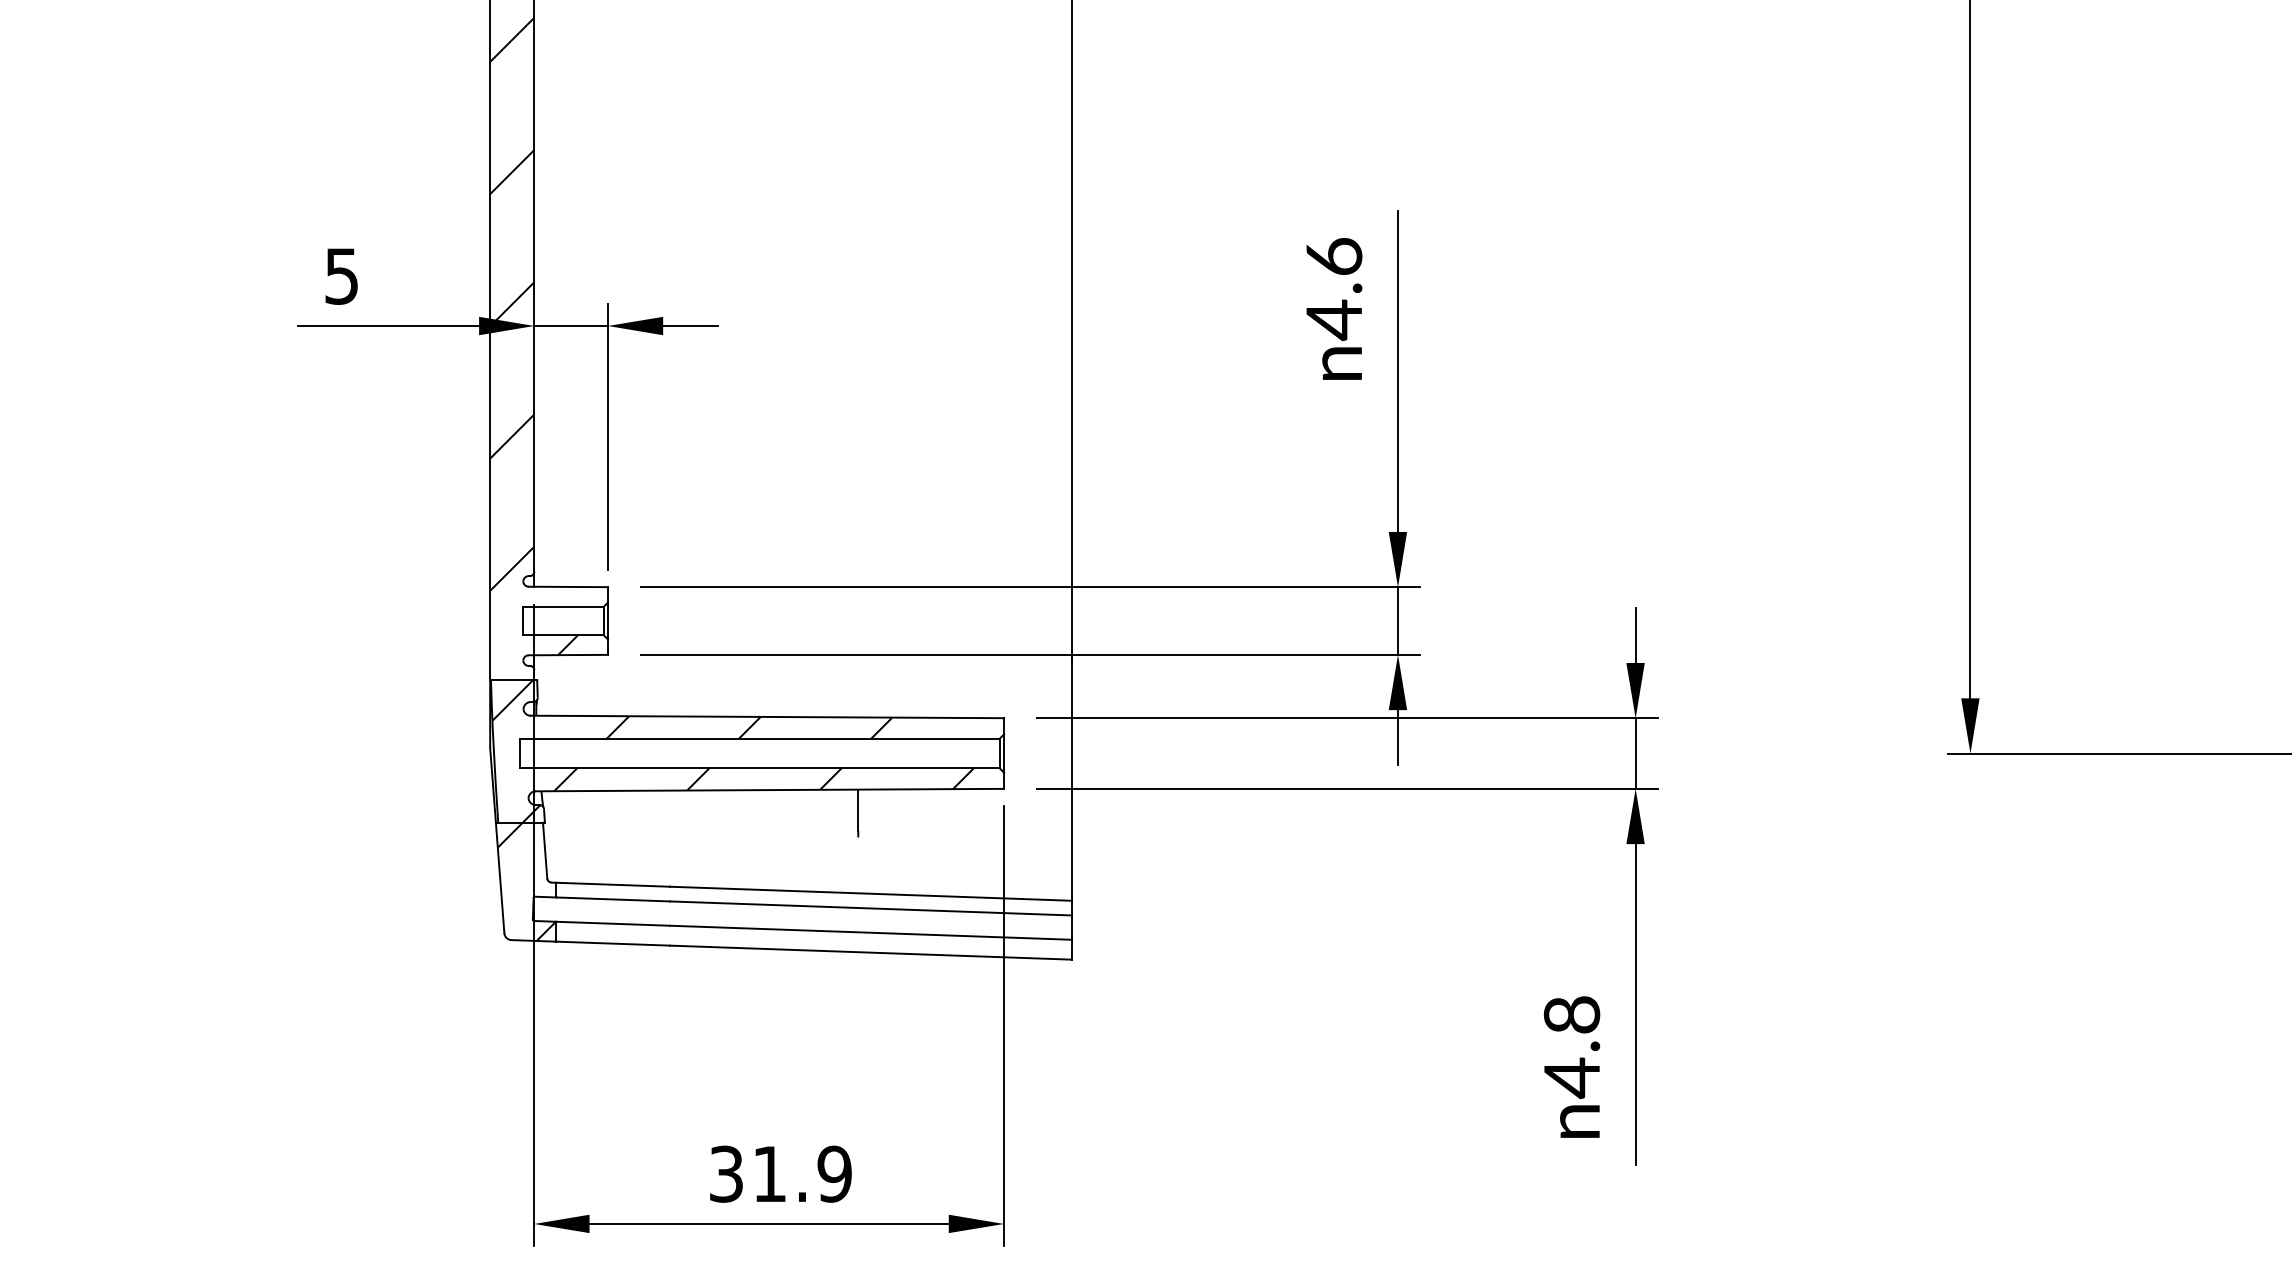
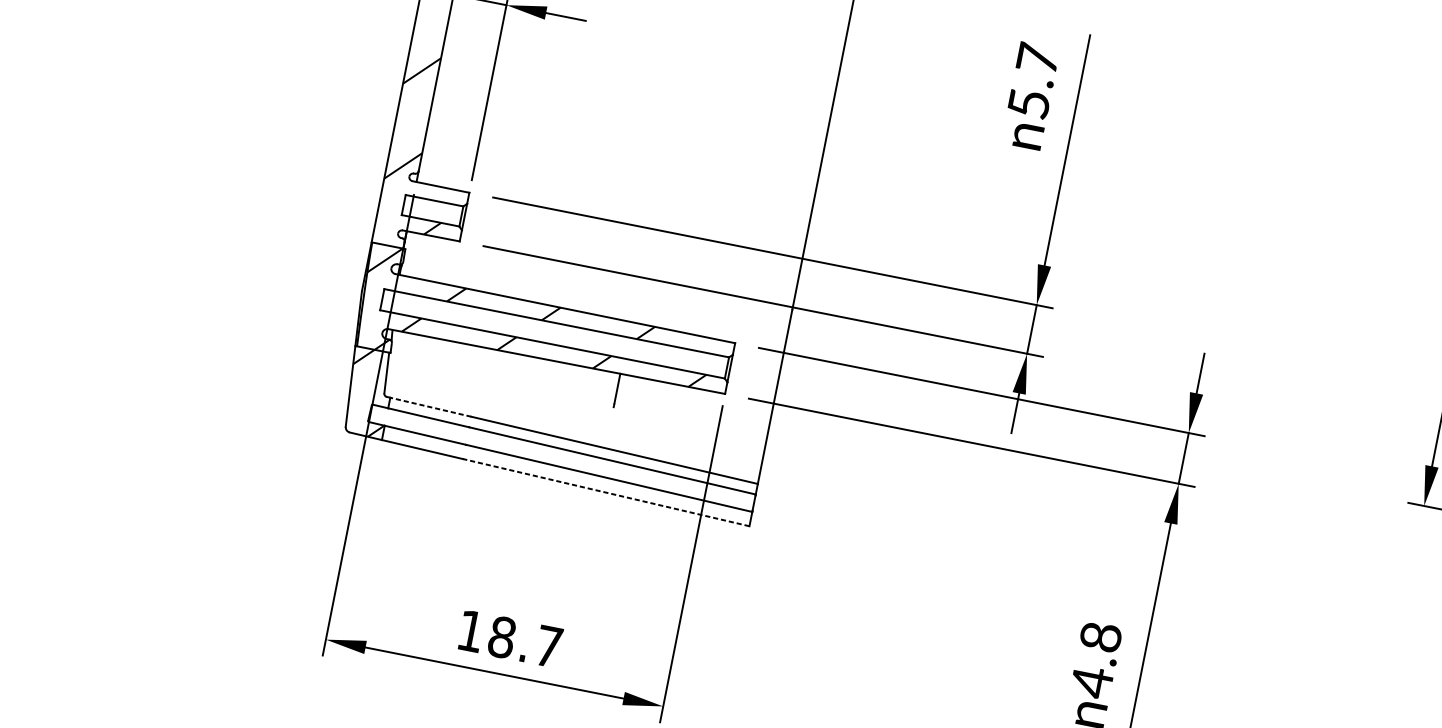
text: (1334, 289) -> (1033, 82), 4.6 -> 5.7
line: (613, 884) -> (431, 407), solid -> dashed
line: (870, 952) -> (605, 492), solid -> dashed
text: (780, 1173) -> (509, 638), 31.9 -> 18.7

